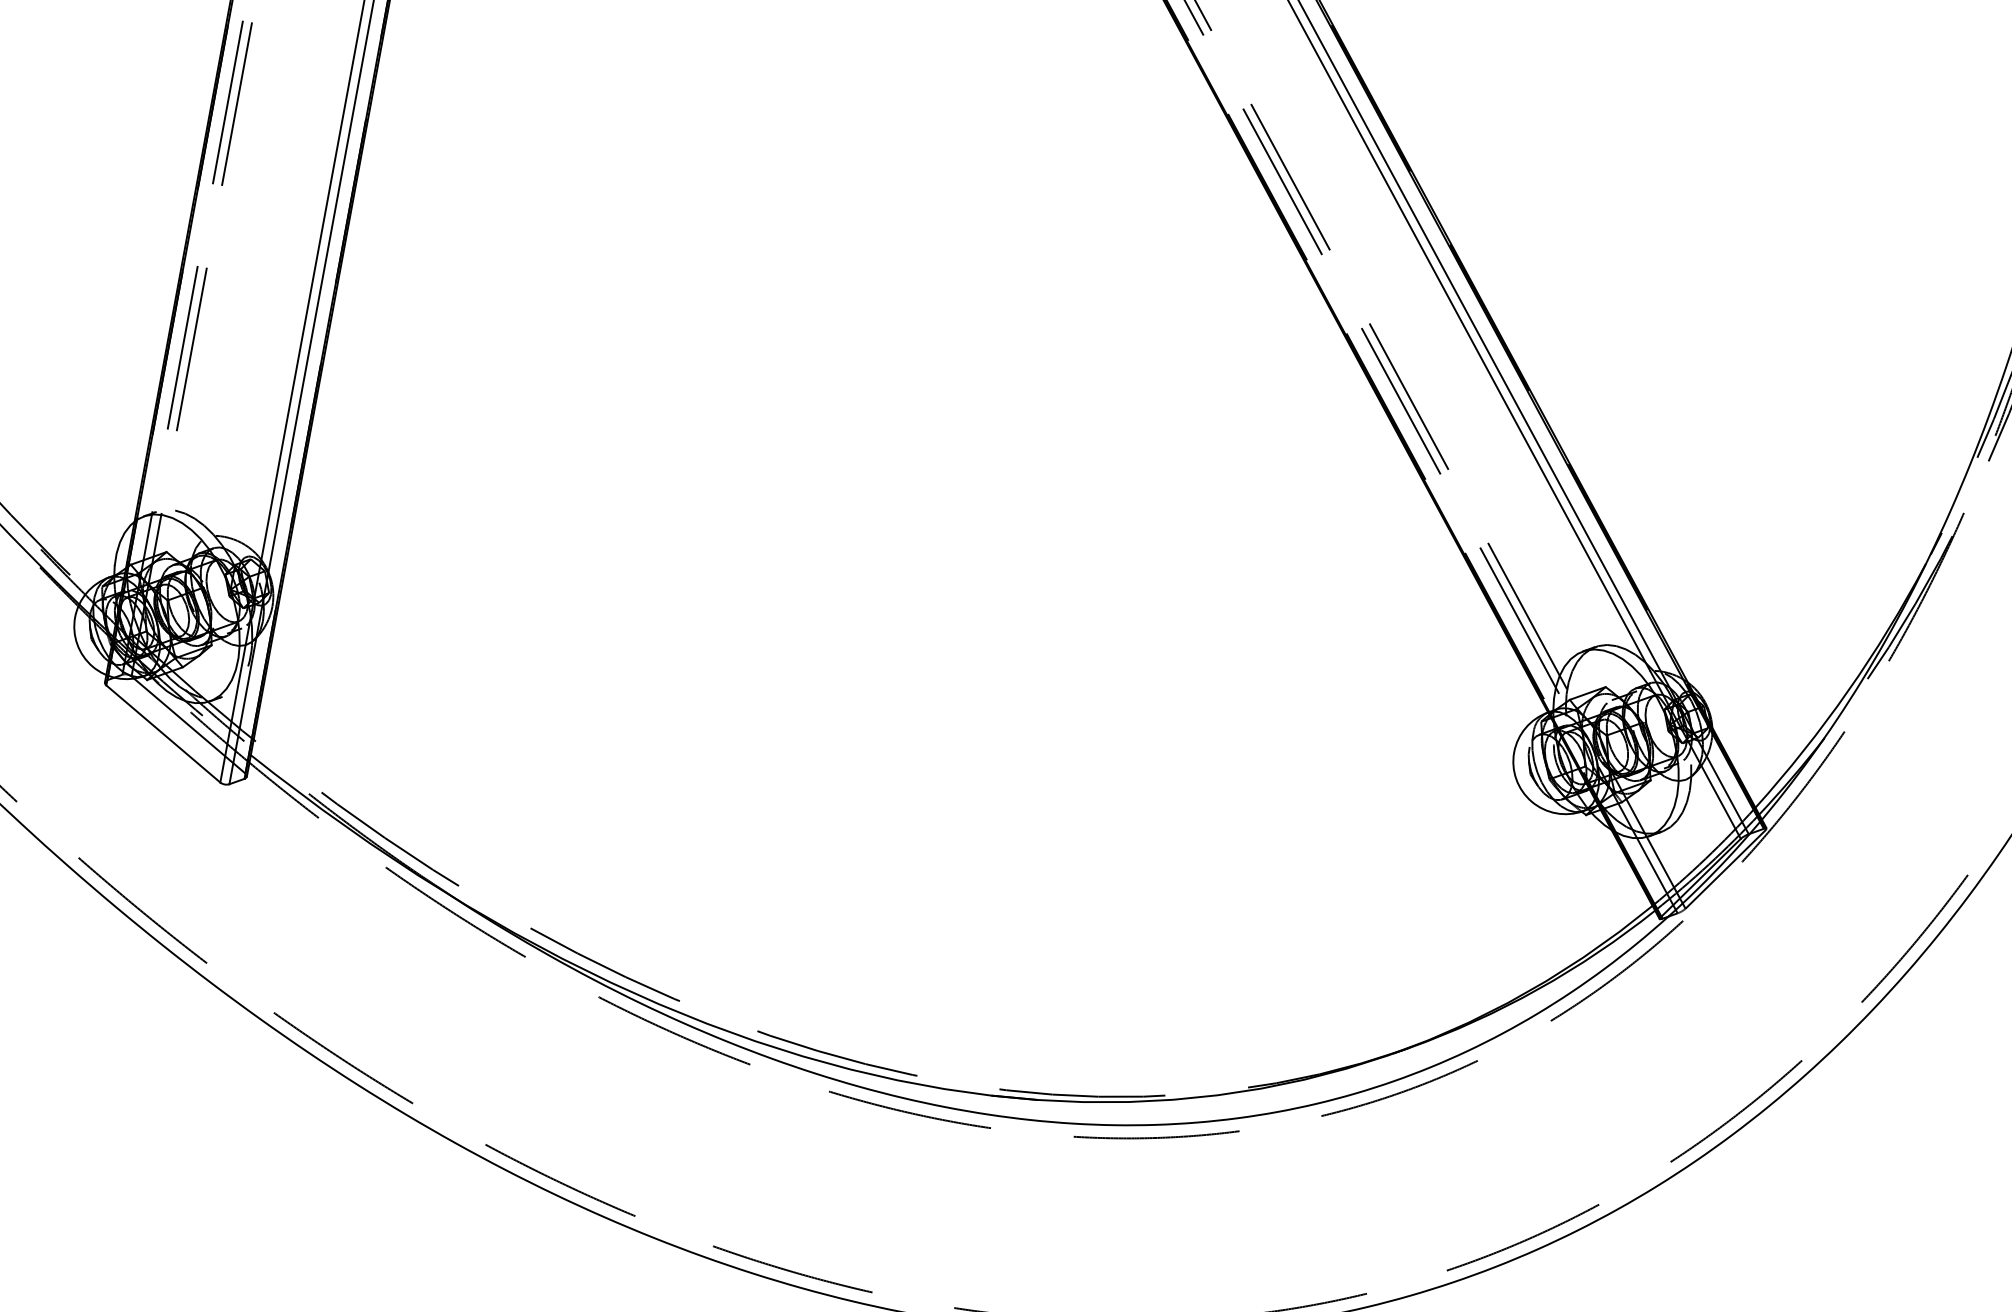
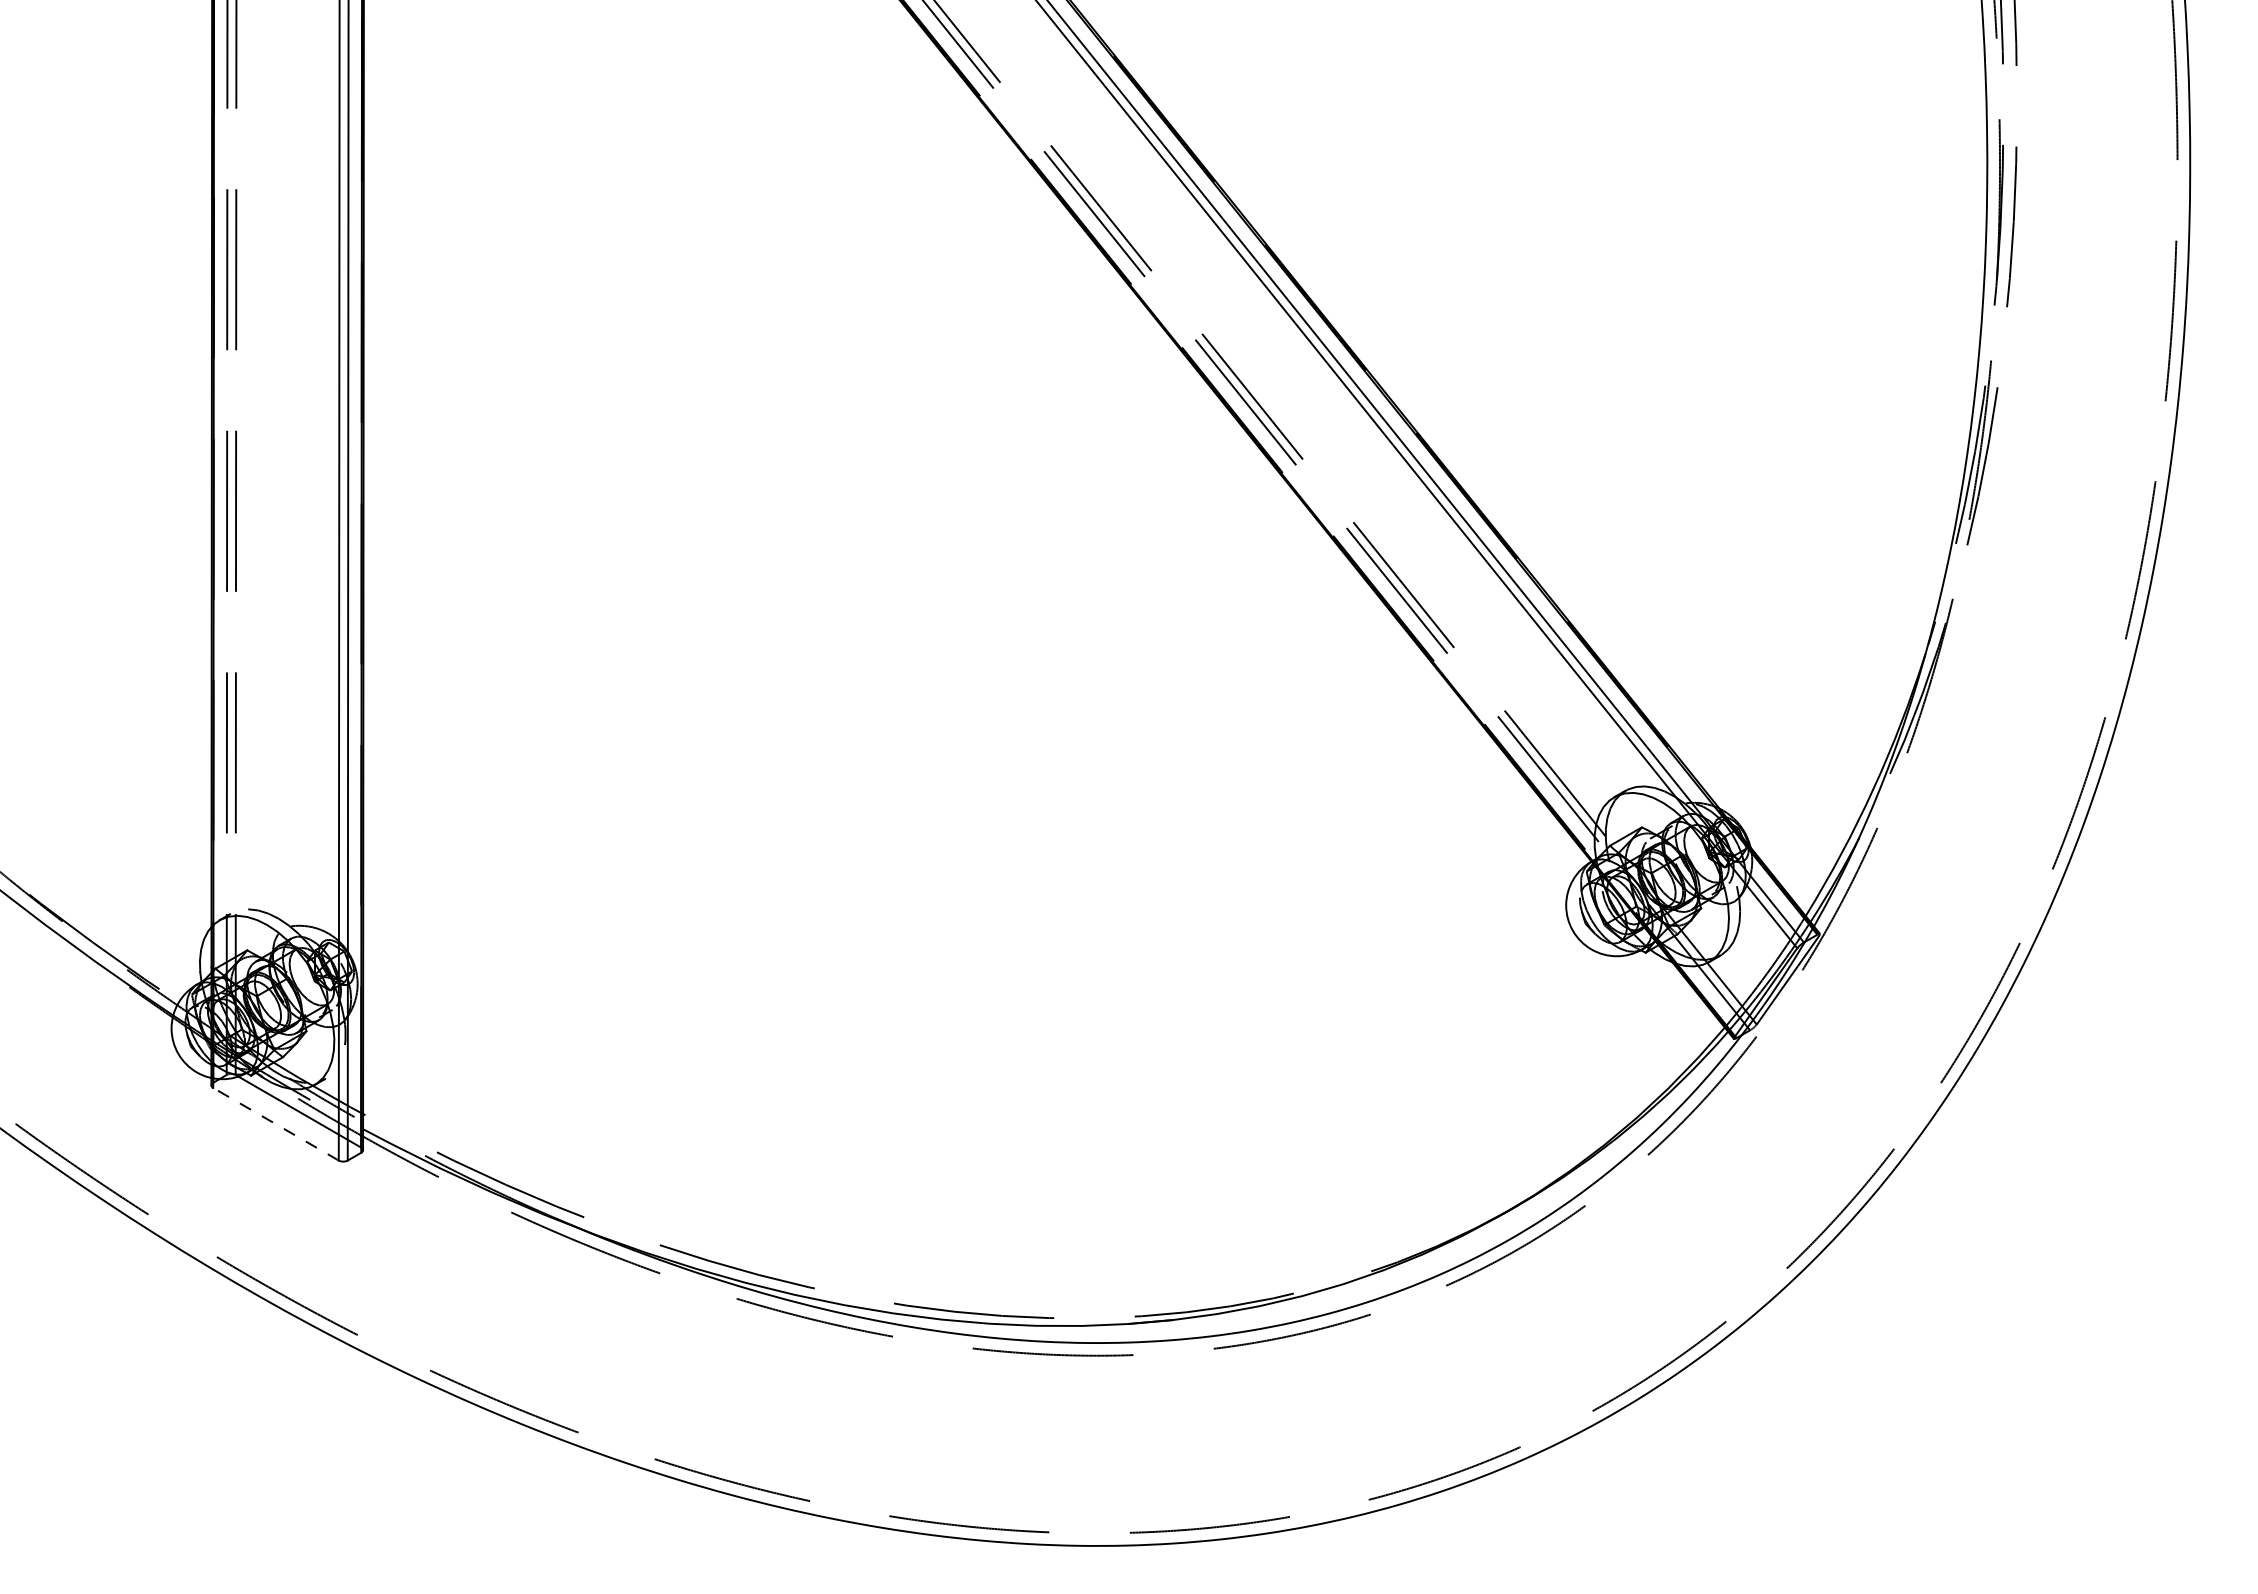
line: (163, 734) -> (276, 1124), solid -> dashed

